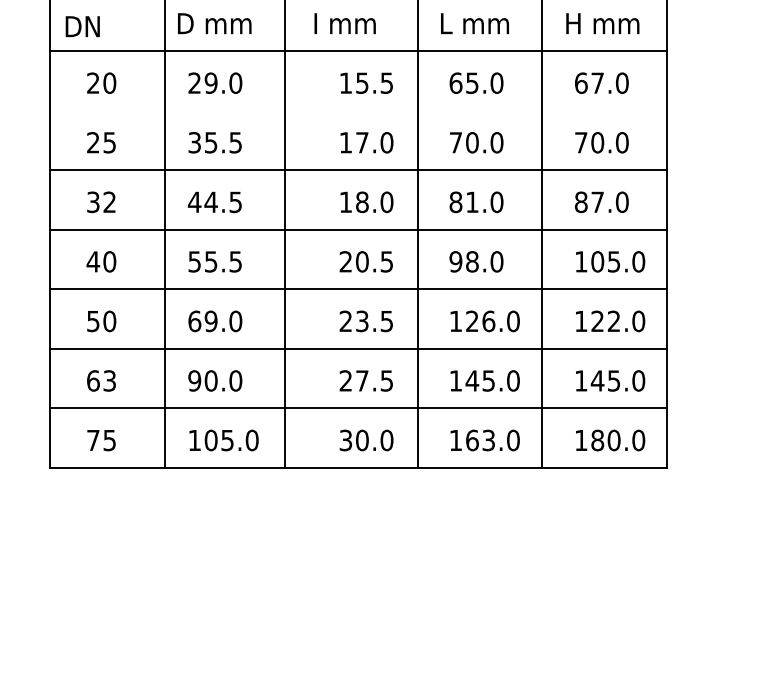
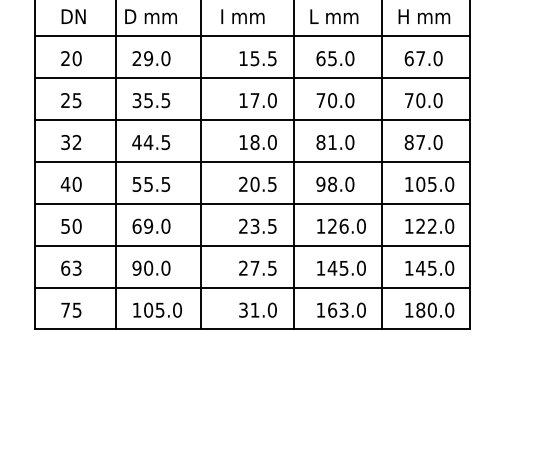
text: (82, 26) -> (73, 16), moved
line: (358, 110) -> (252, 77), added
text: (362, 440) -> (255, 310), 30.0 -> 31.0

